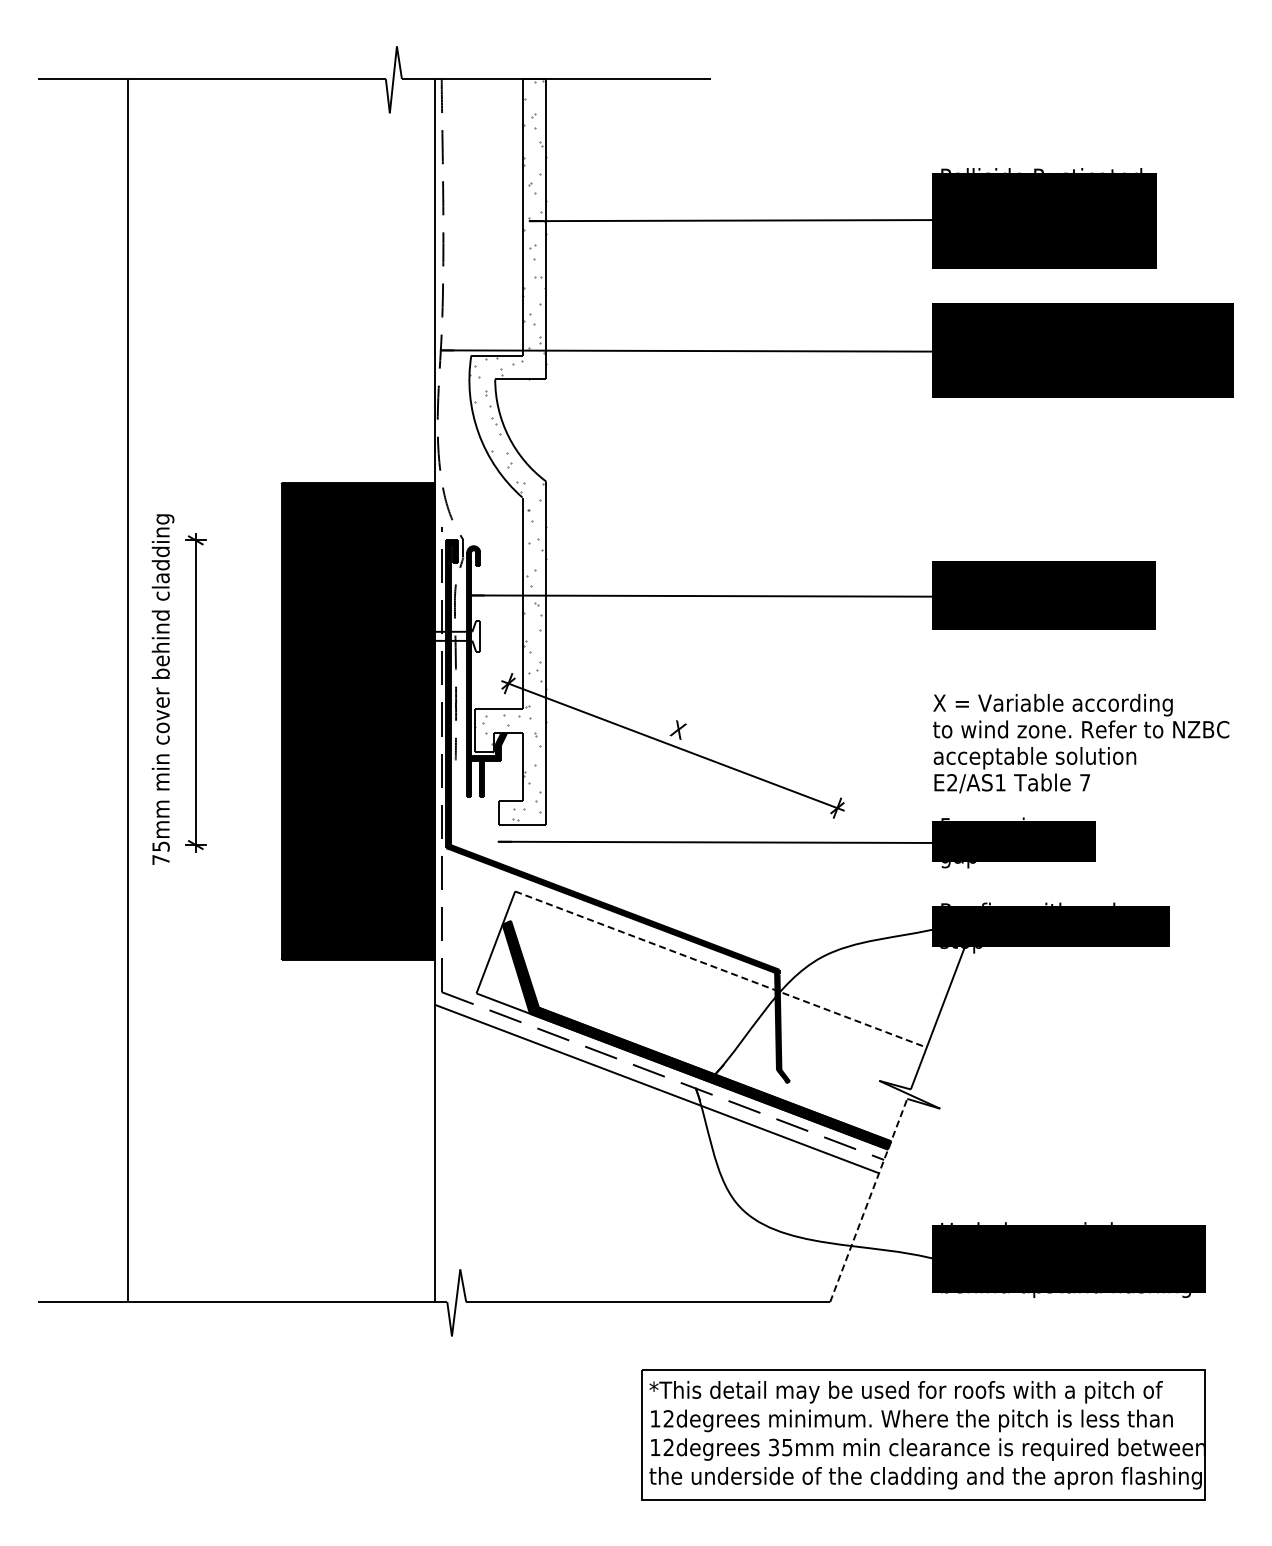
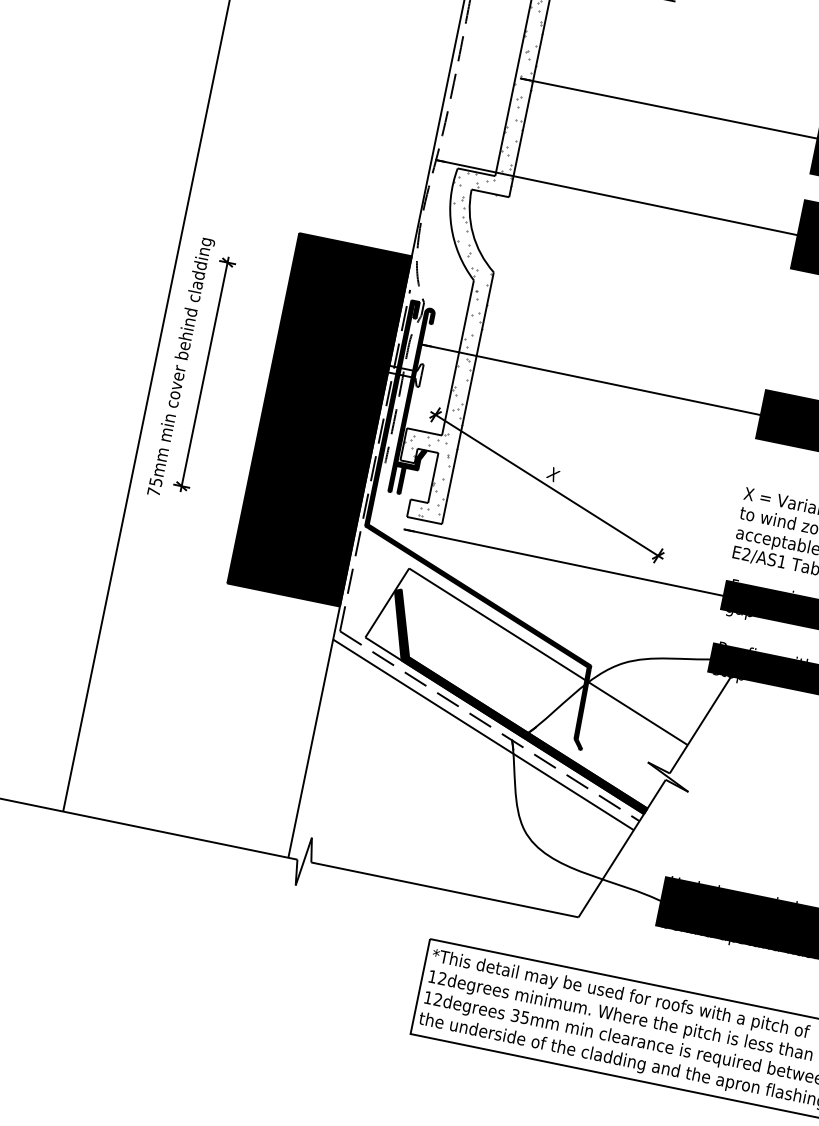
line: (721, 969) -> (548, 656), dashed -> solid
line: (868, 1200) -> (621, 848), dashed -> solid

